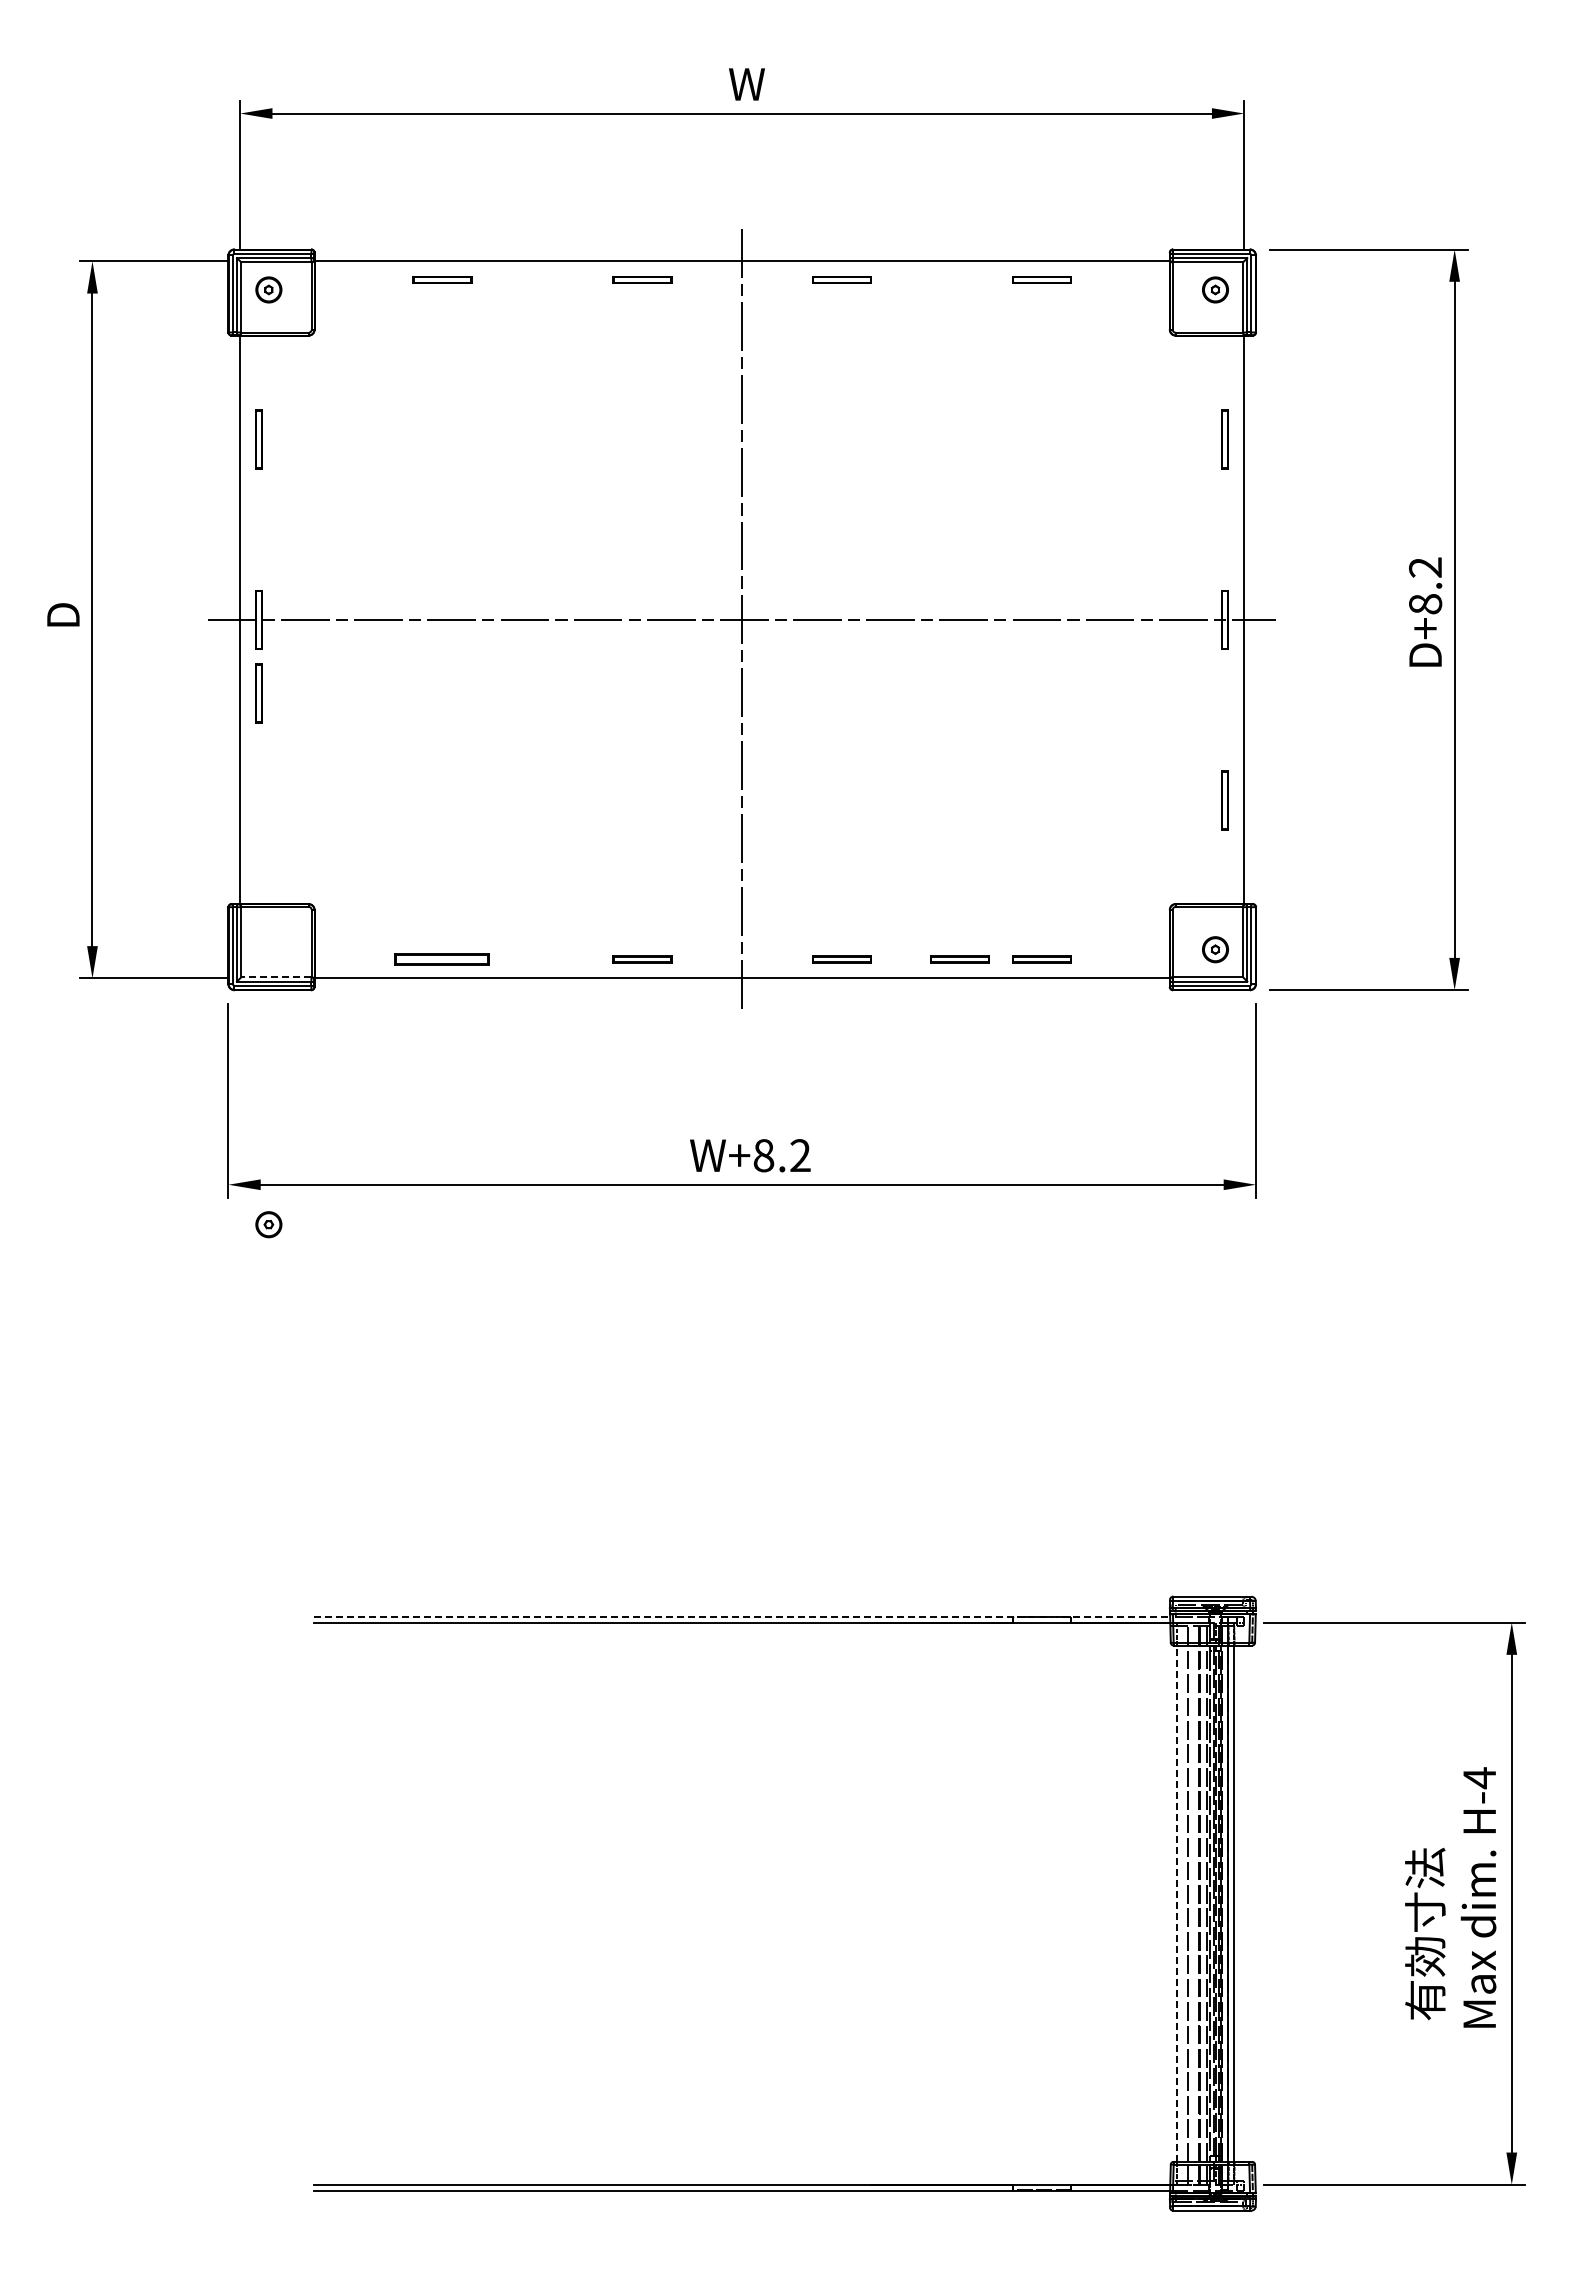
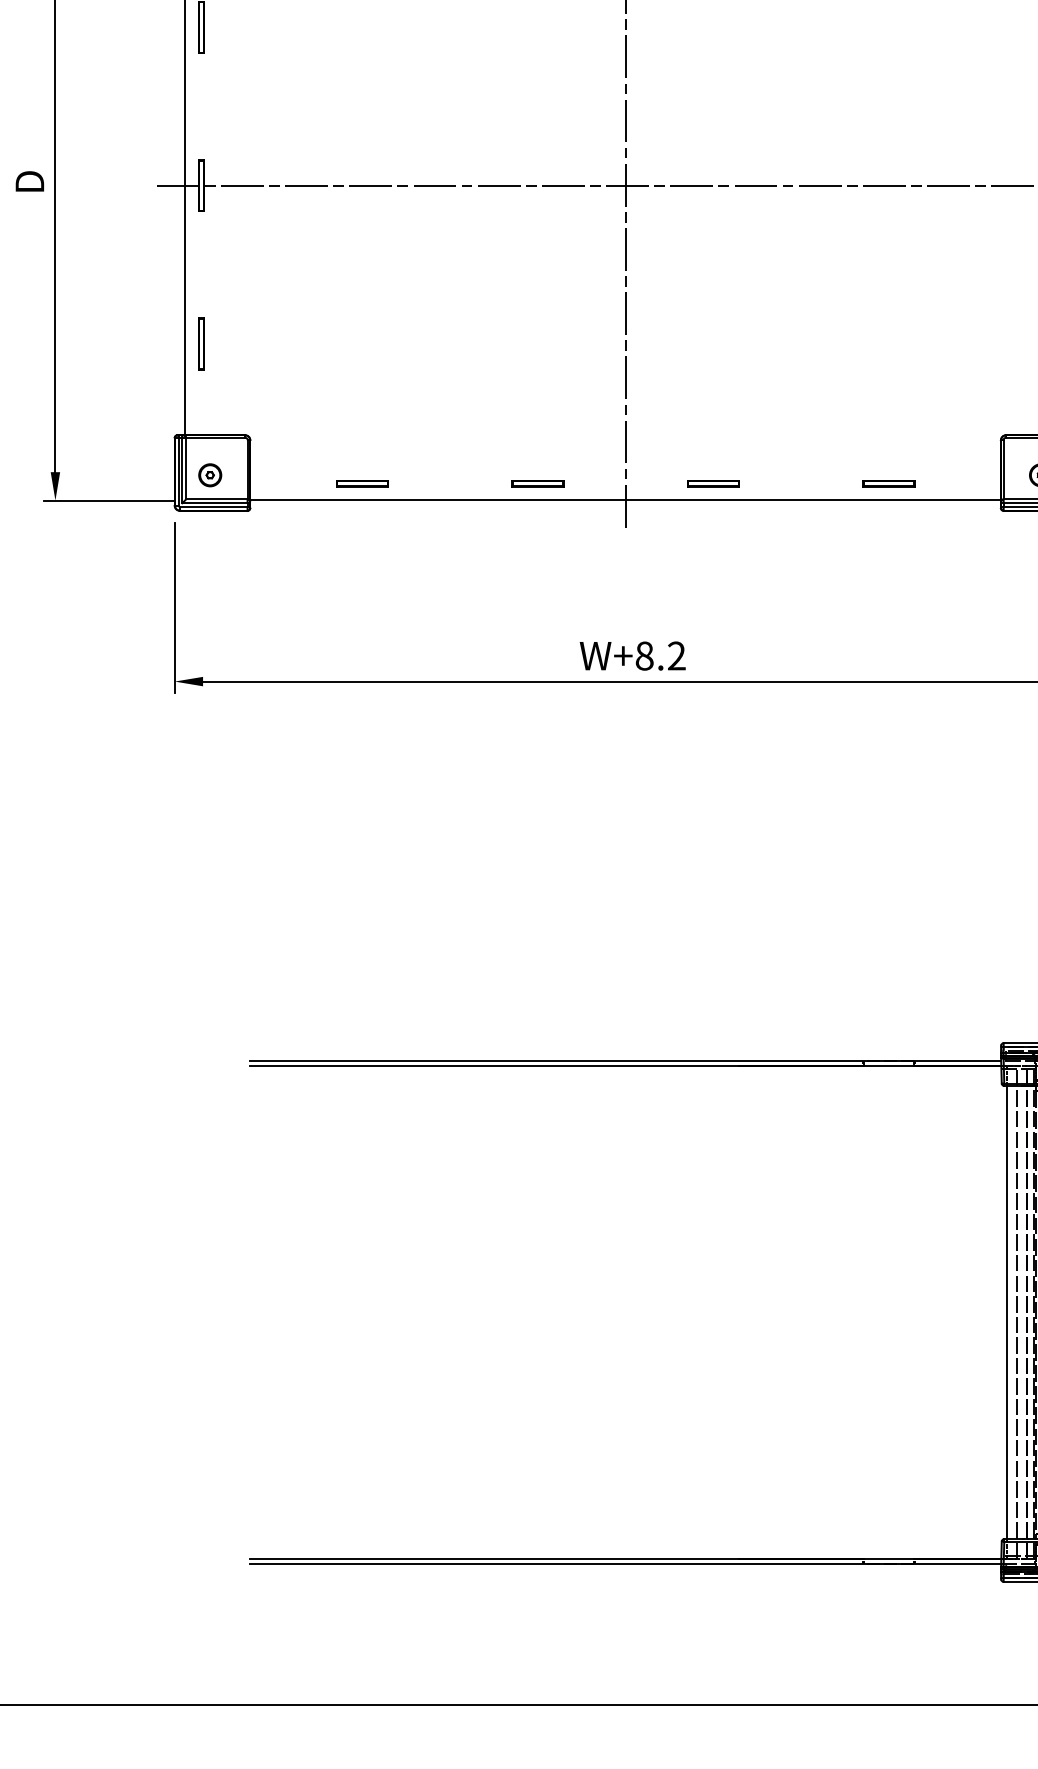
part: (258, 693) -> (201, 344), moved
part: (442, 959) -> (362, 483), size x0.62
part: (959, 959) -> (816, 483), removed
line: (275, 977) -> (216, 499), dashed -> solid
part: (268, 1224) -> (209, 475), moved
line: (742, 1616) -> (625, 1060), dashed -> solid
line: (1176, 1903) -> (1006, 1312), dashed -> solid

